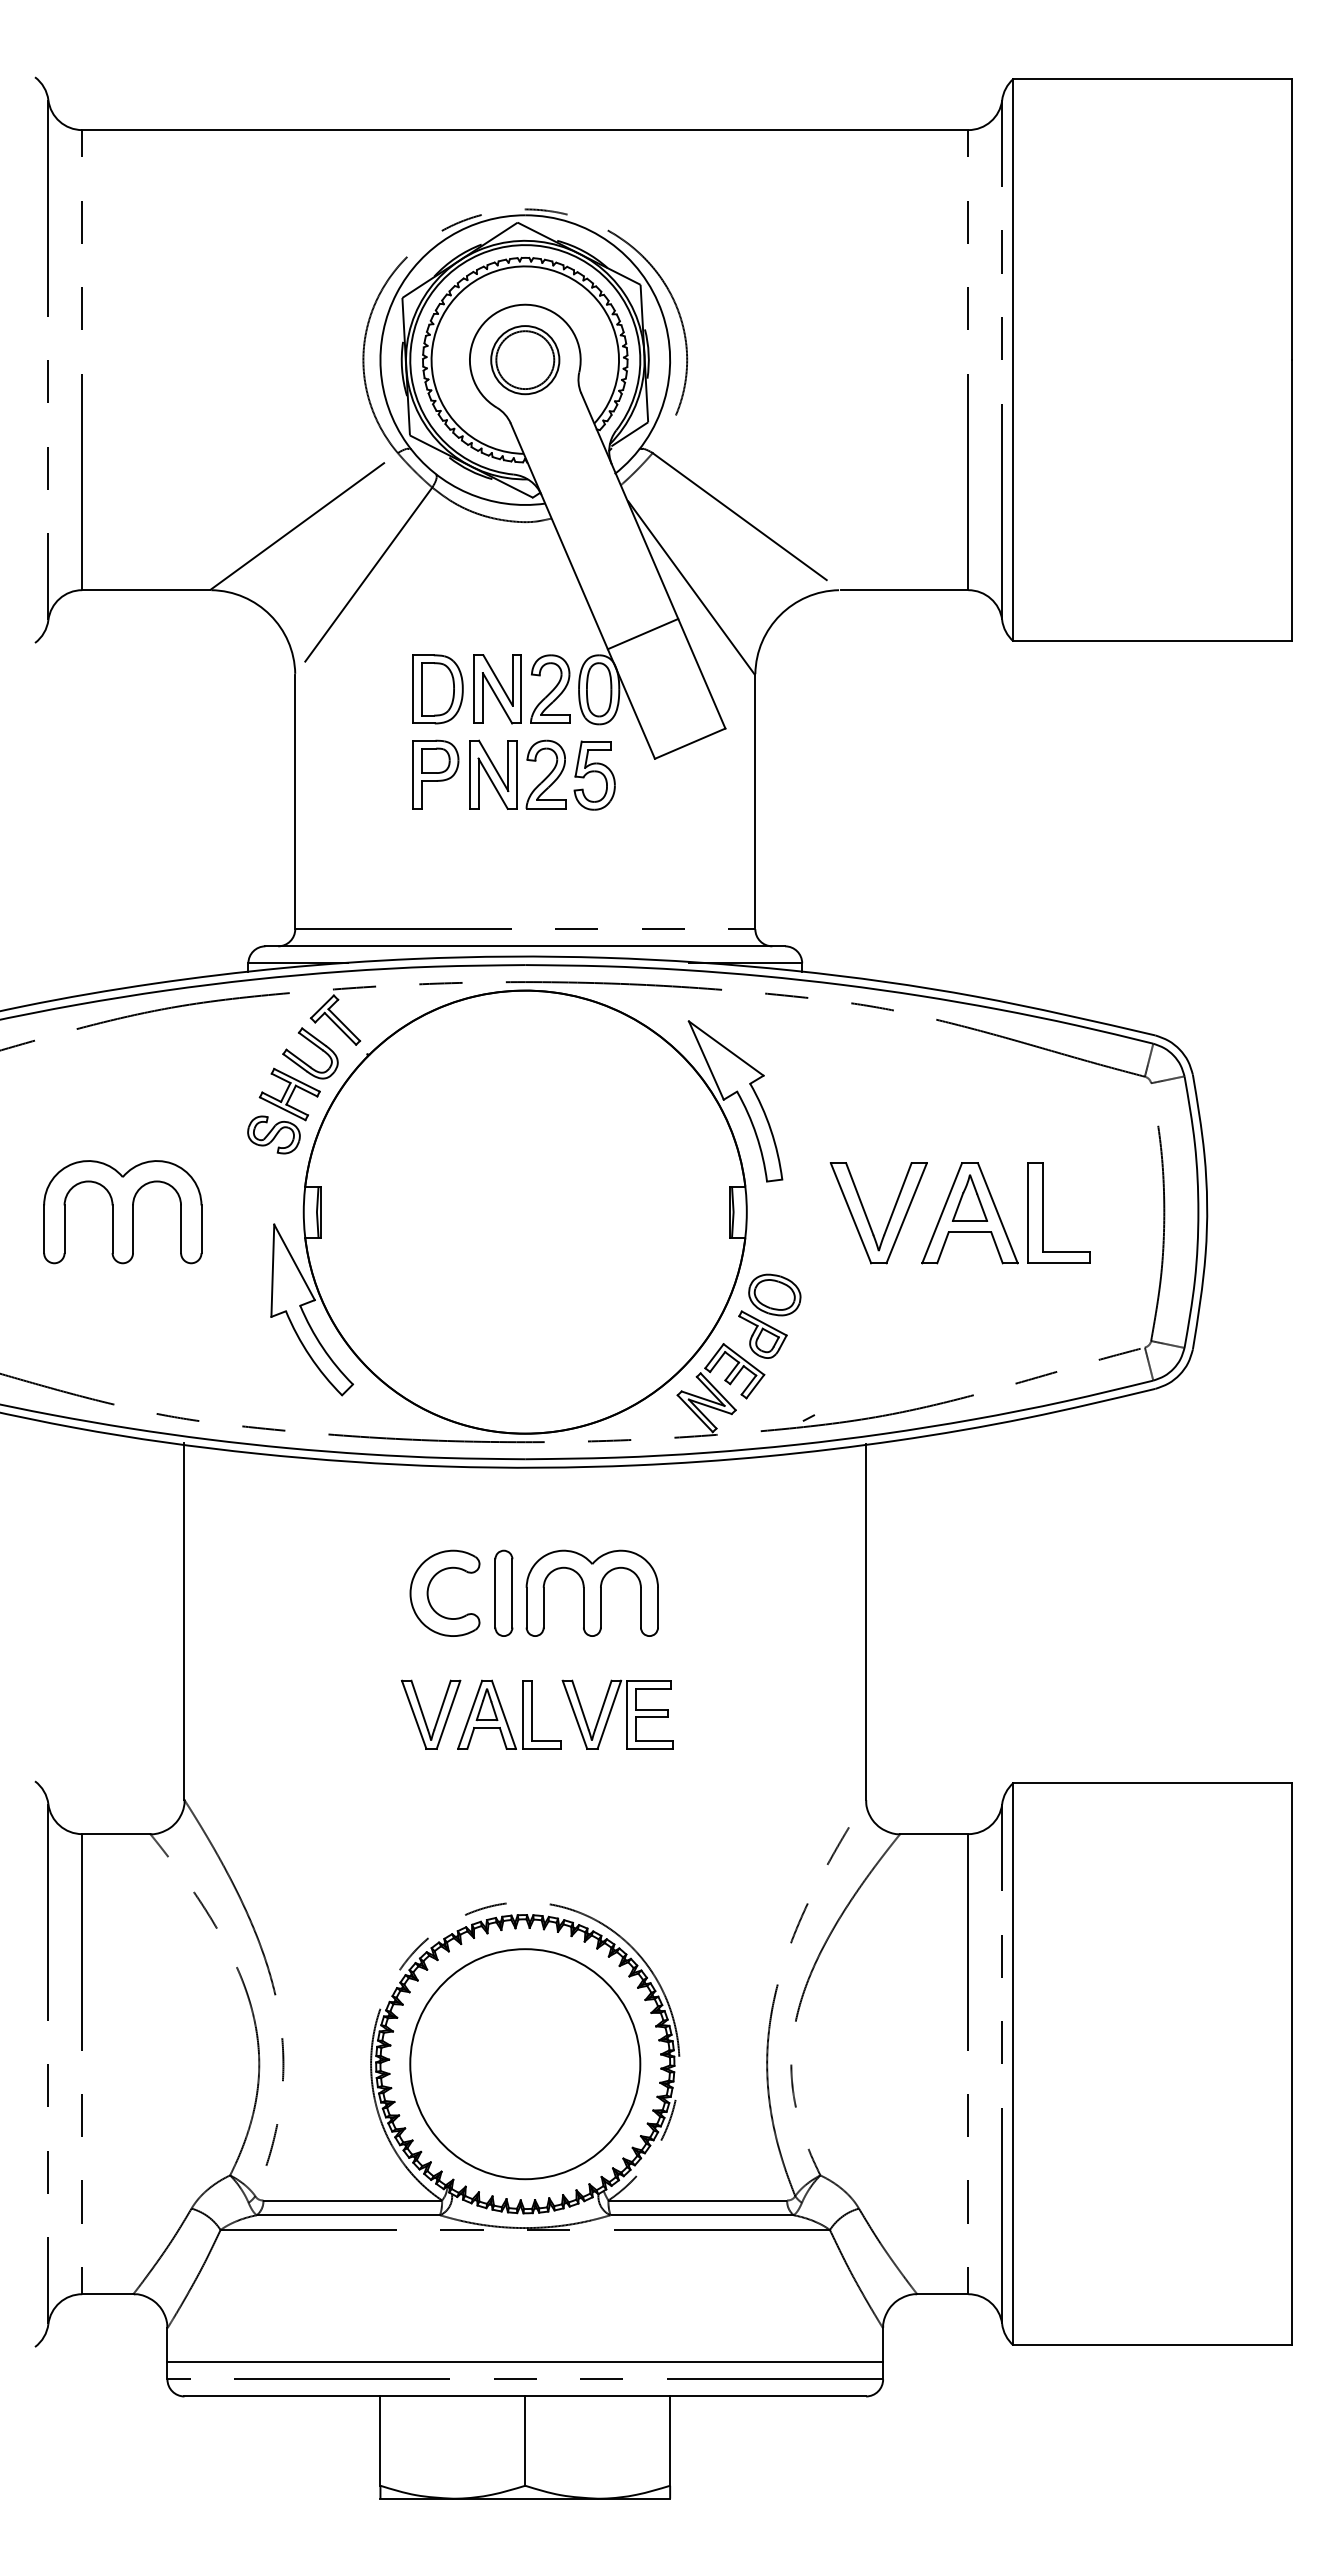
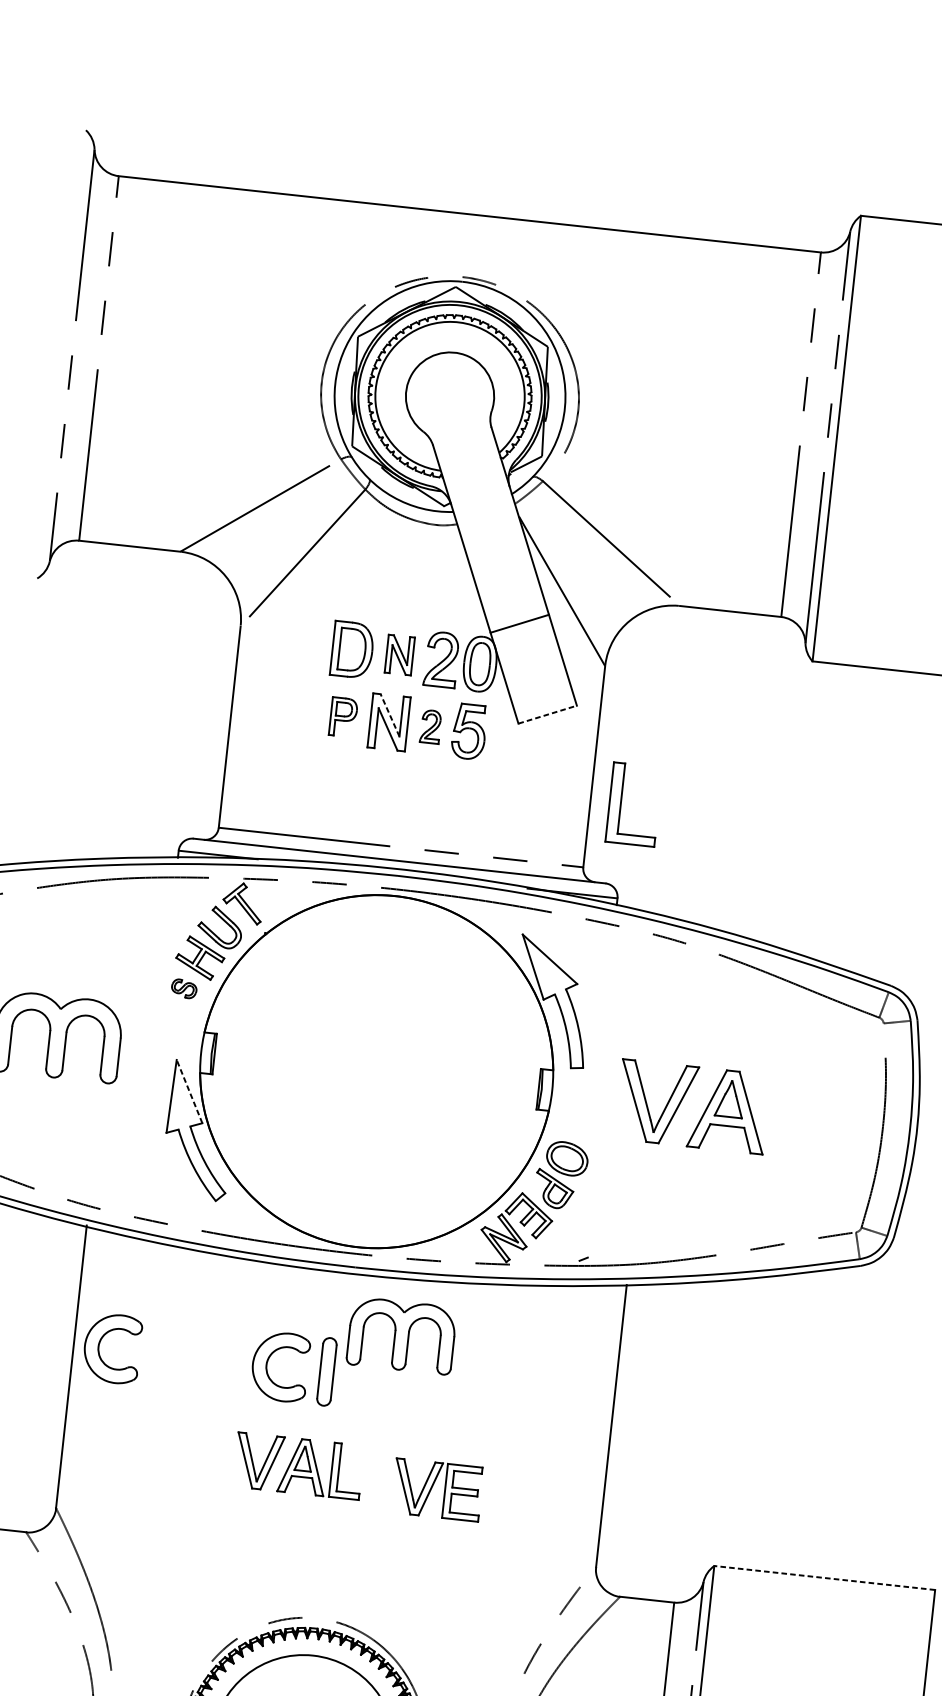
part: (525, 360) -> (450, 396), removed
part: (497, 689) -> (399, 655), size x0.7
line: (690, 743) -> (547, 714), solid -> dashed
line: (493, 765) -> (389, 715), solid -> dashed
part: (435, 774) -> (343, 717), size x0.7
part: (545, 774) -> (430, 726), size x0.6
part: (273, 1134) -> (183, 988), size x0.6
part: (1043, 1212) -> (621, 802), moved
line: (294, 1262) -> (189, 1091), solid -> dashed
part: (217, 1587) -> (100, 1342), added
part: (591, 1592) -> (401, 1335), moved
part: (611, 1712) -> (432, 1487), moved
line: (1152, 1783) -> (824, 1578), solid -> dashed

